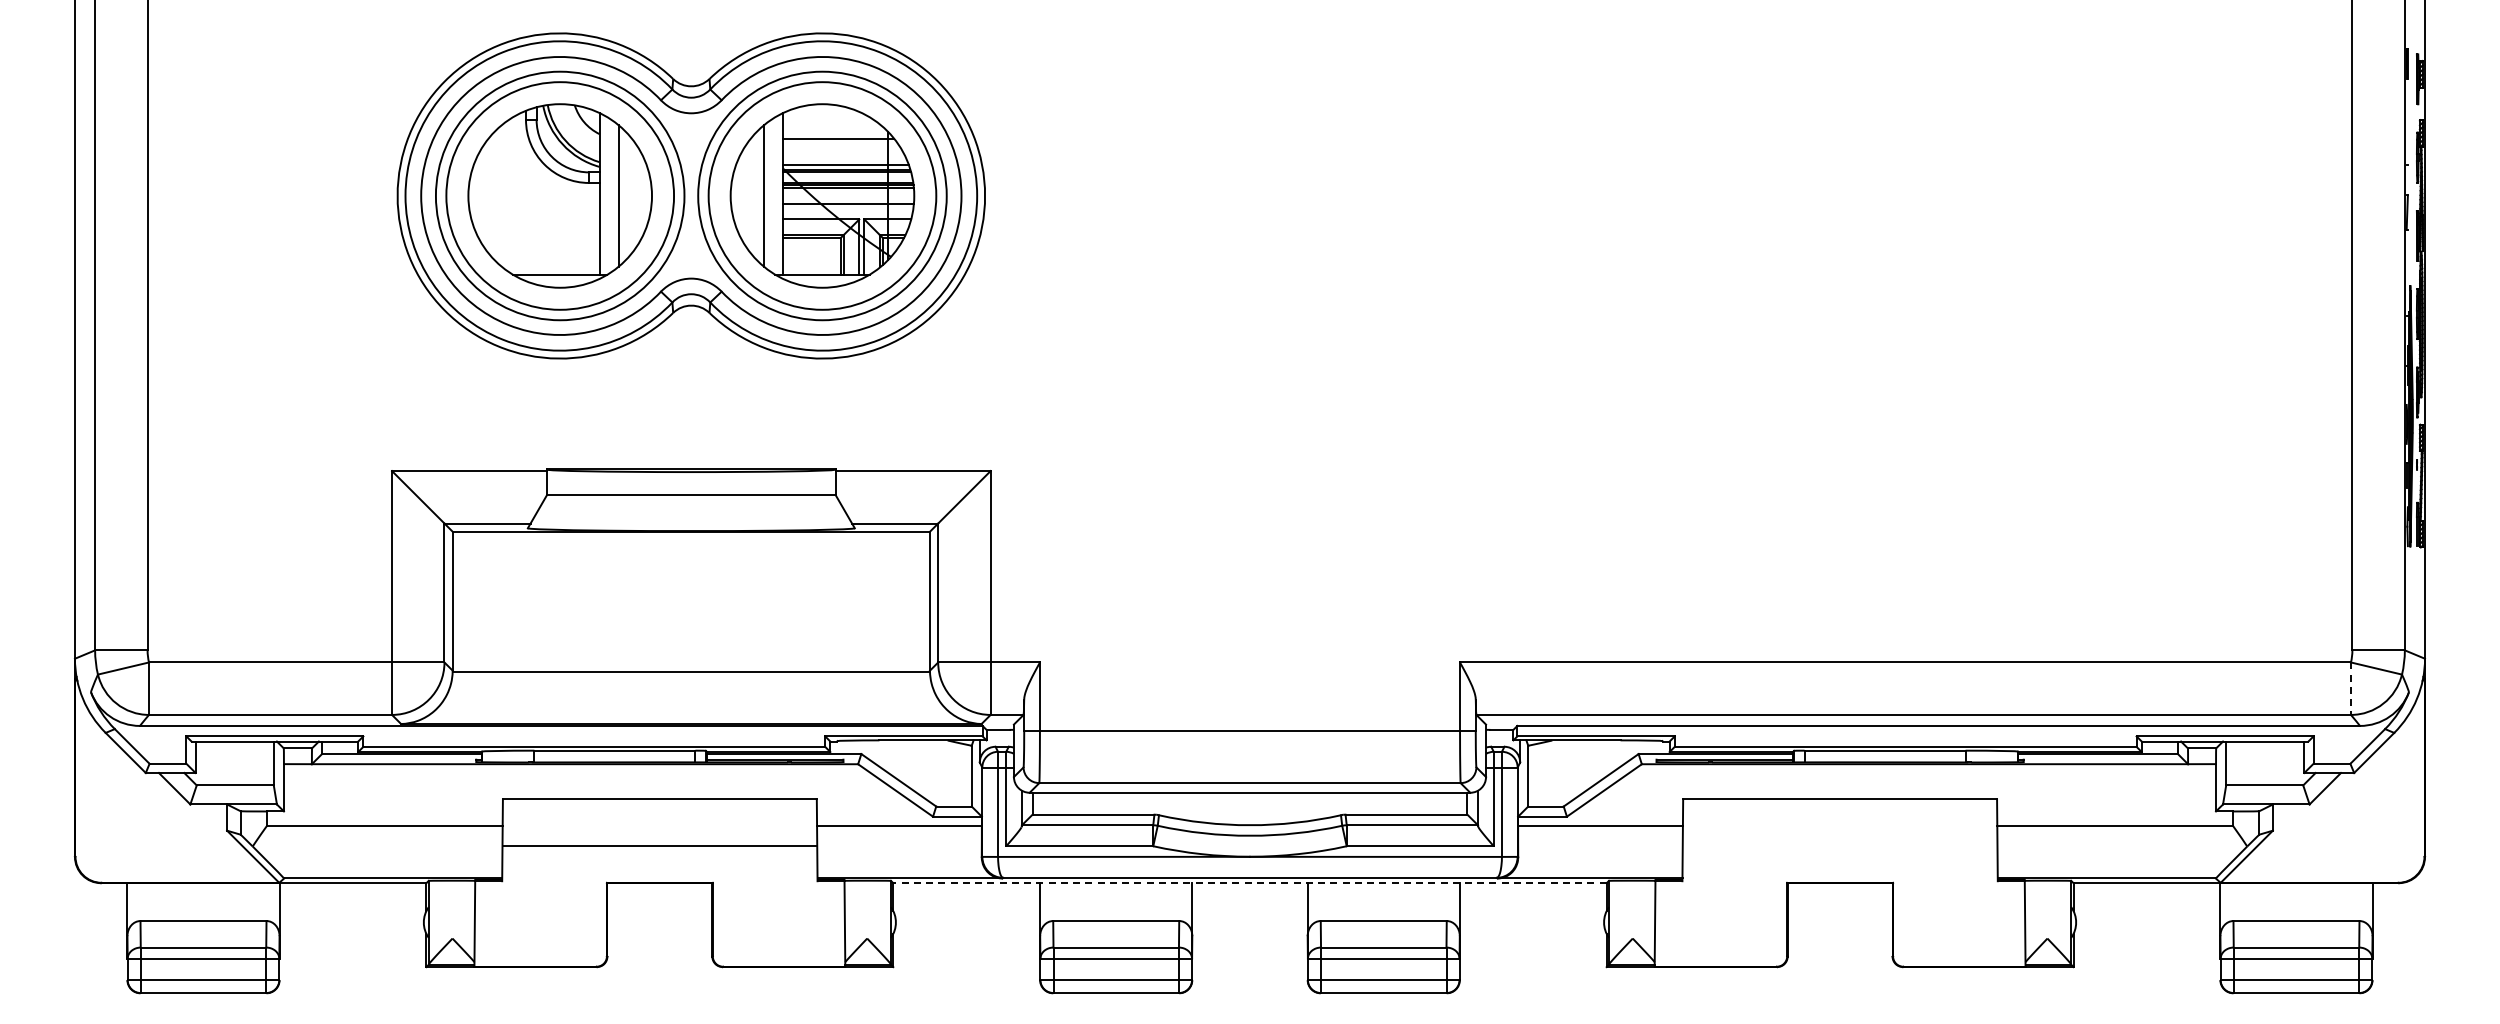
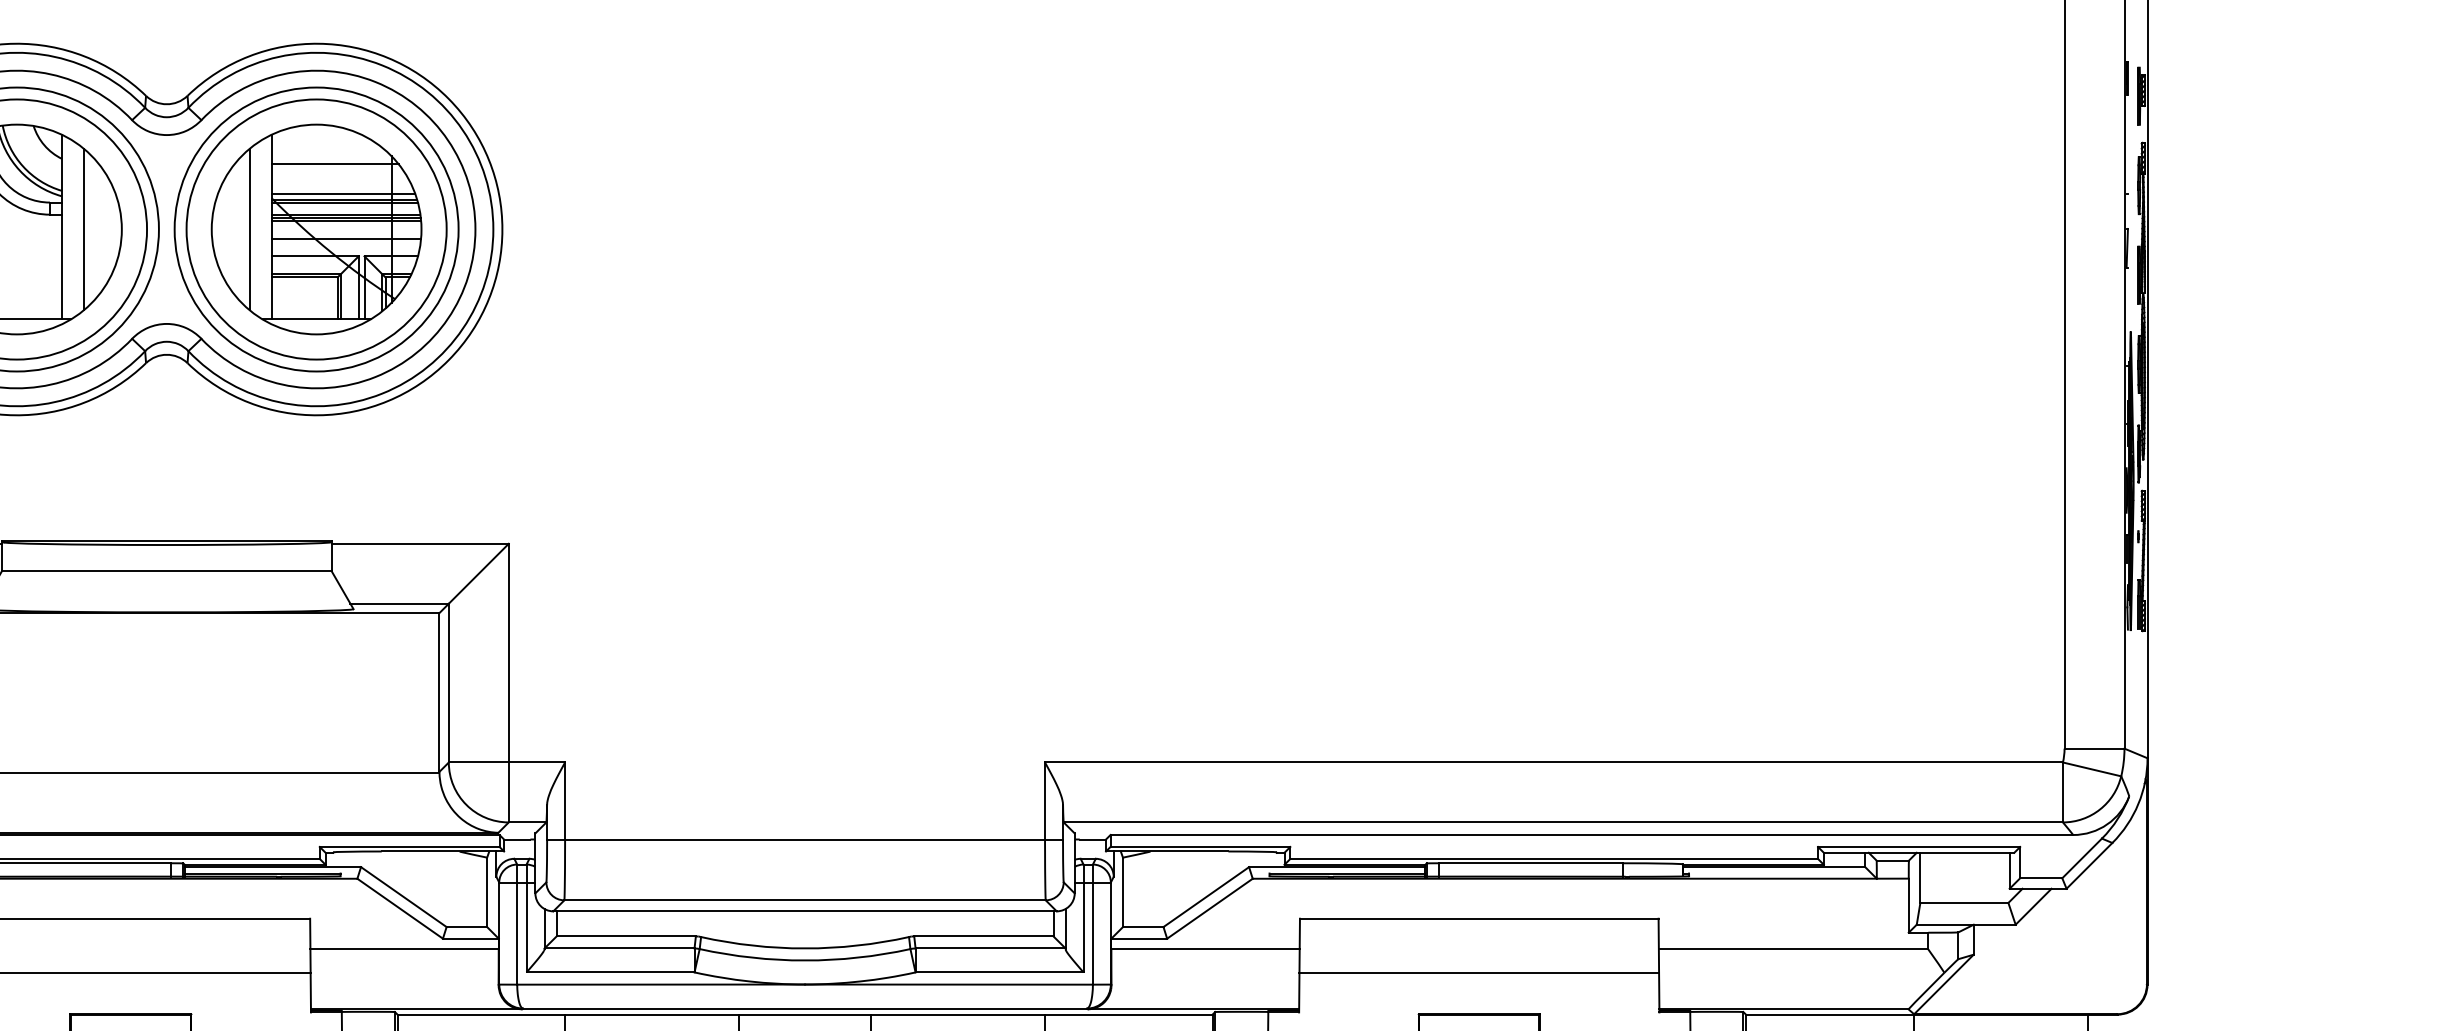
line: (2350, 689) -> (2062, 793), dashed -> solid
line: (1839, 846) -> (1478, 972), added
line: (1249, 883) -> (804, 1015), dashed -> solid

